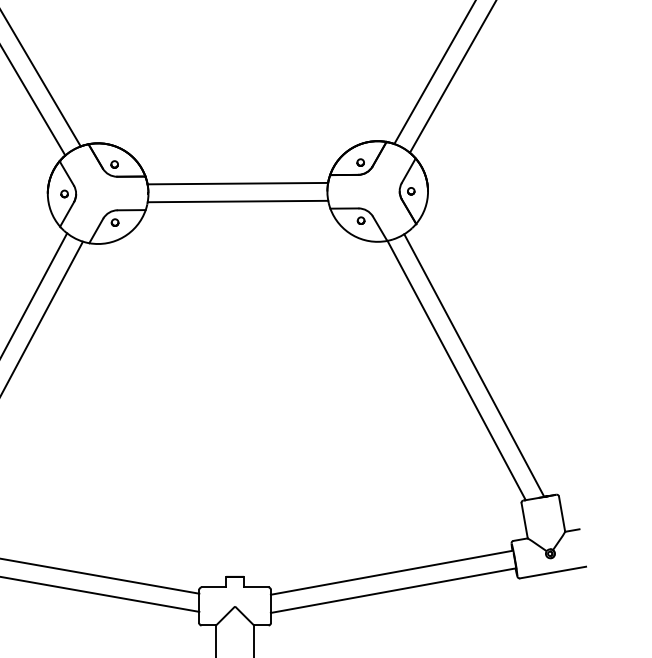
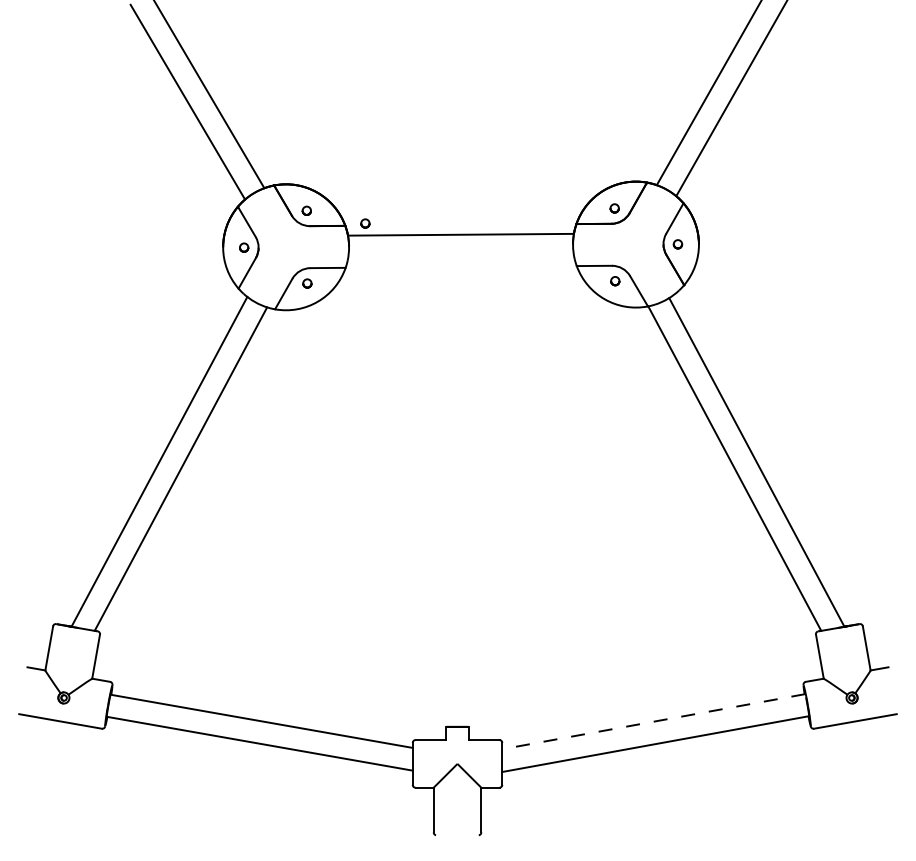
part: (161, 174) -> (365, 223), added
line: (238, 201) -> (461, 257), removed
line: (391, 572) -> (653, 721), solid -> dashed

